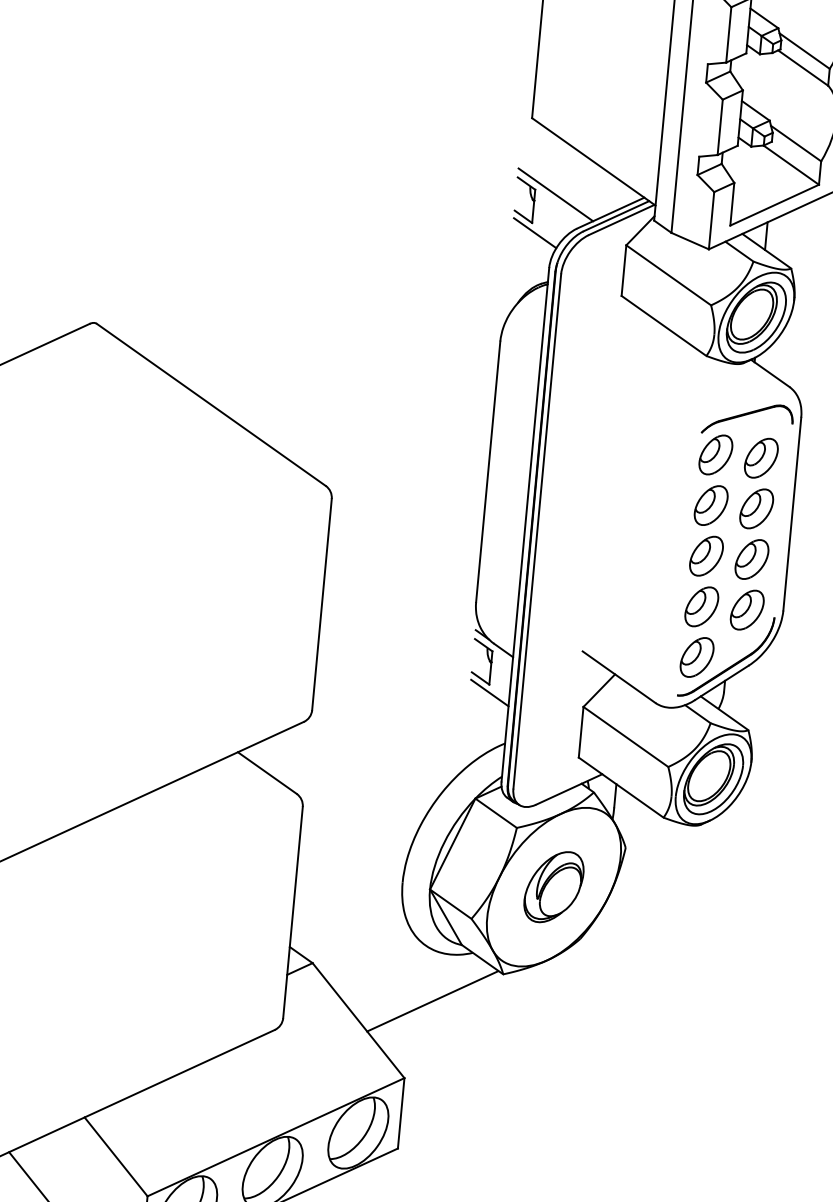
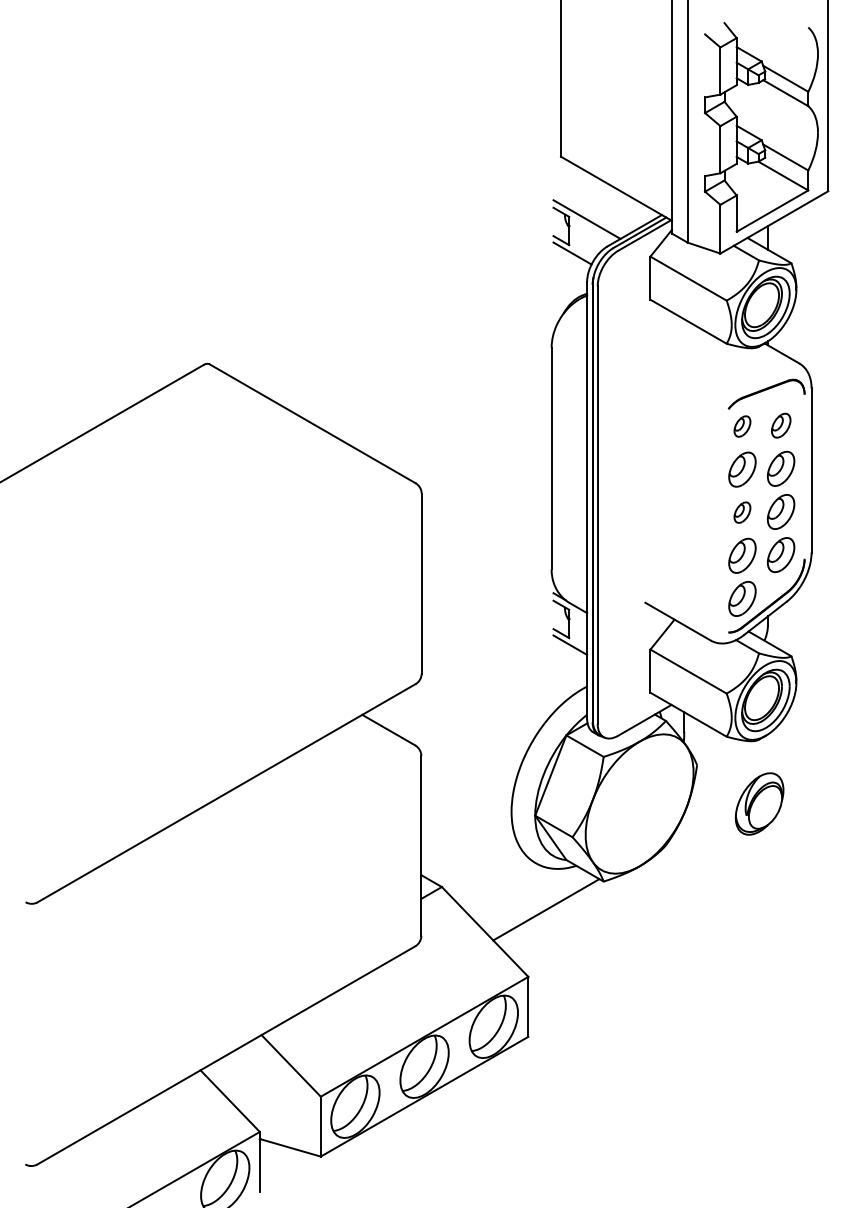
part: (715, 454) -> (742, 426), size x0.6
part: (761, 457) -> (781, 425), size x0.7
part: (706, 555) -> (742, 512), size x0.6
part: (553, 886) -> (759, 803), moved

